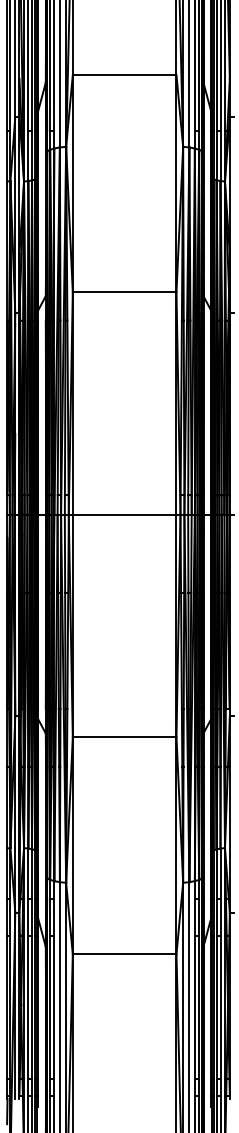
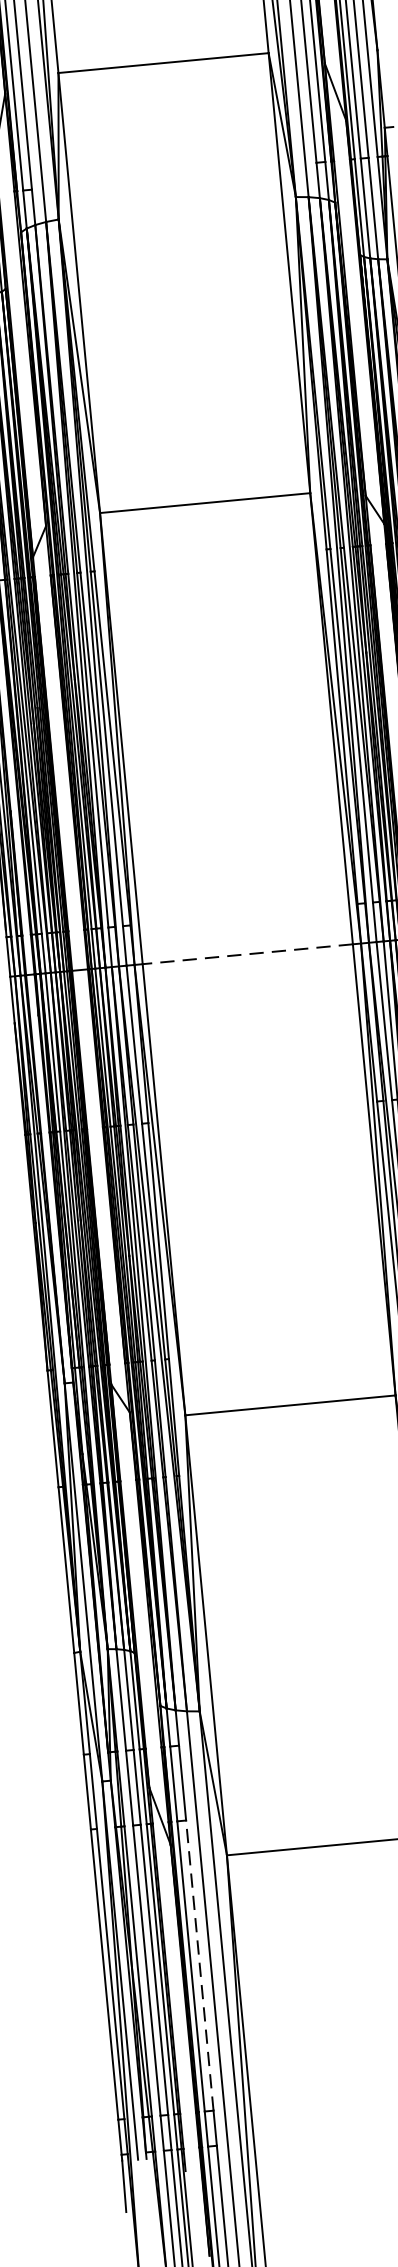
line: (124, 514) -> (247, 953), solid -> dashed
line: (54, 1007) -> (200, 1966), solid -> dashed

